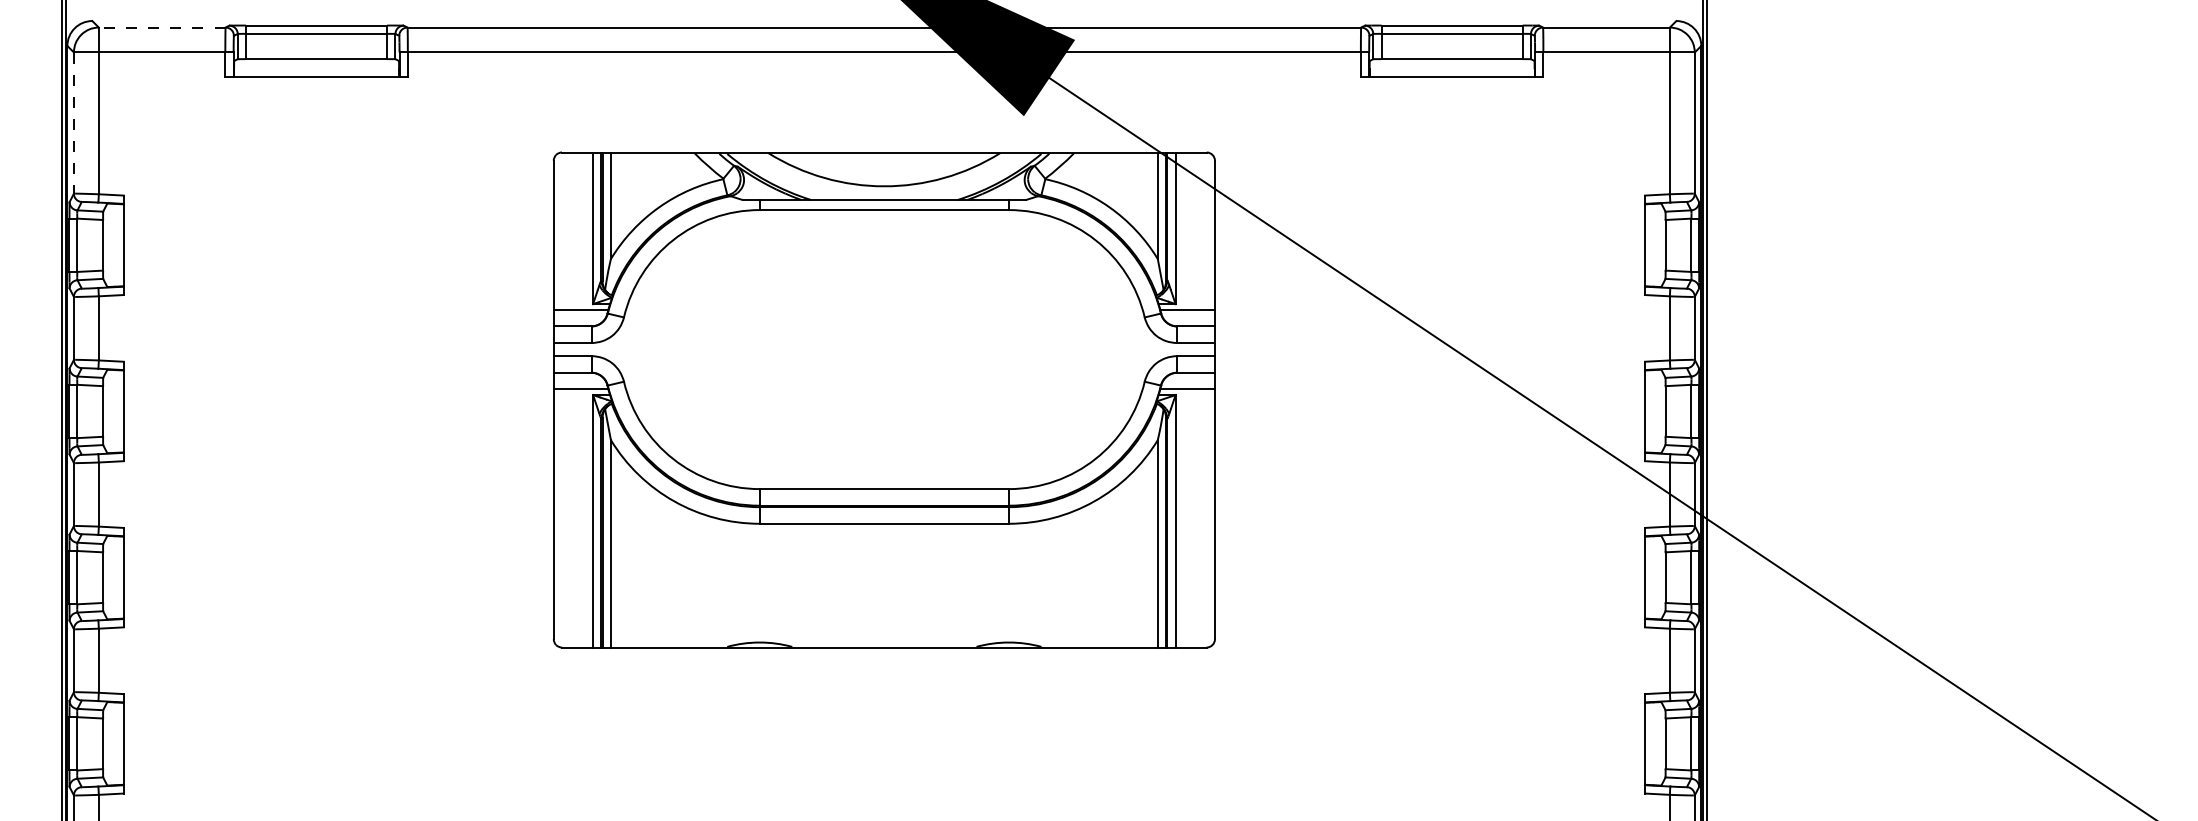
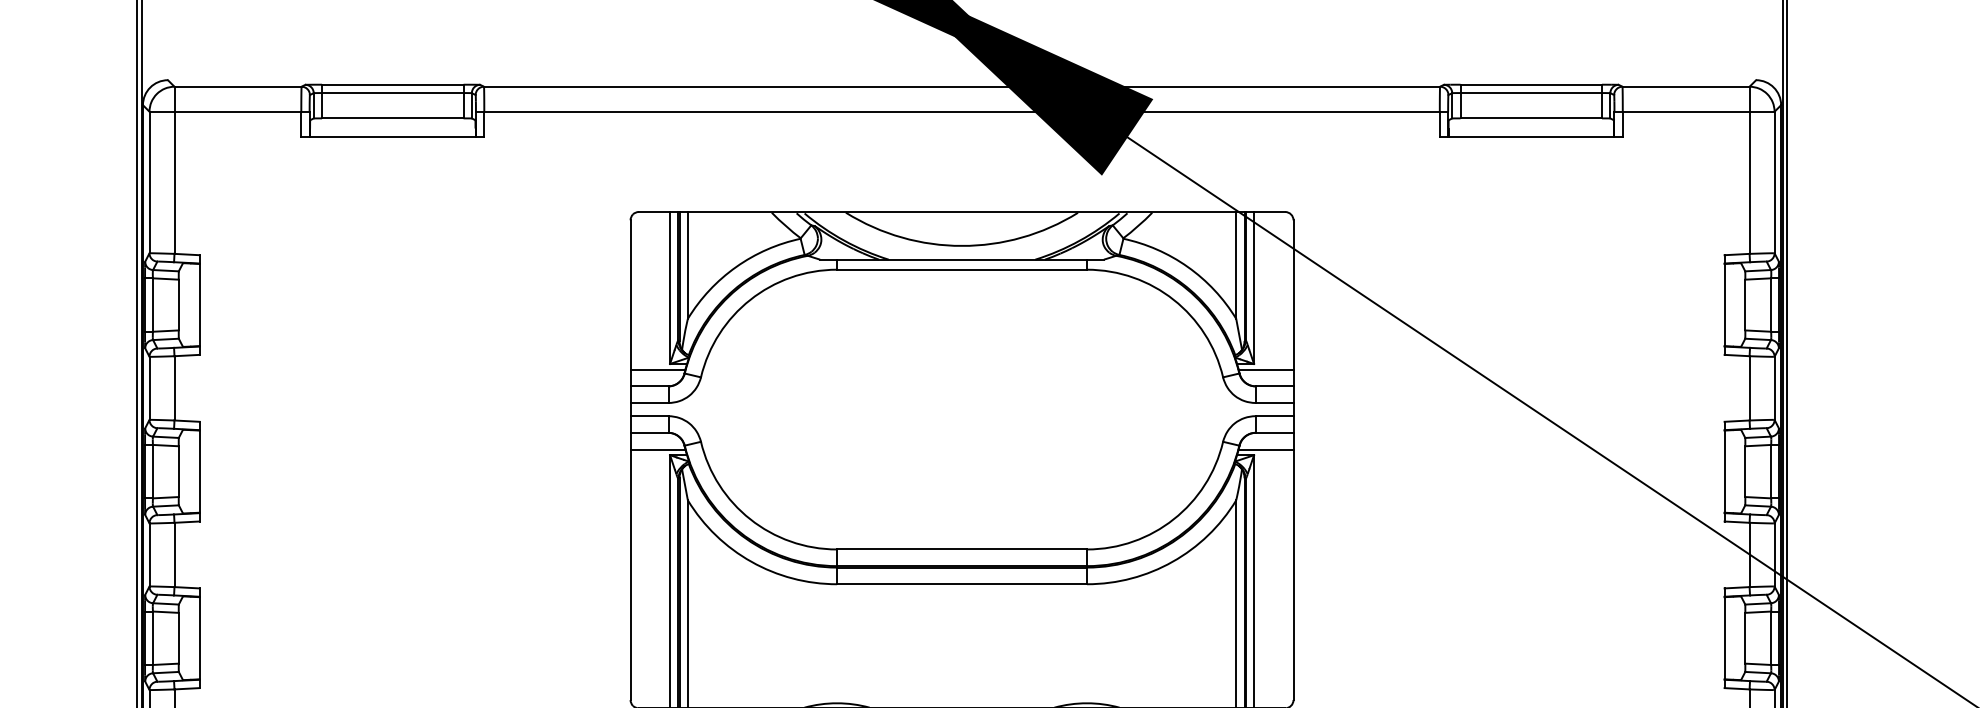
line: (161, 27) -> (237, 86), dashed -> solid
line: (73, 123) -> (149, 182), dashed -> solid

